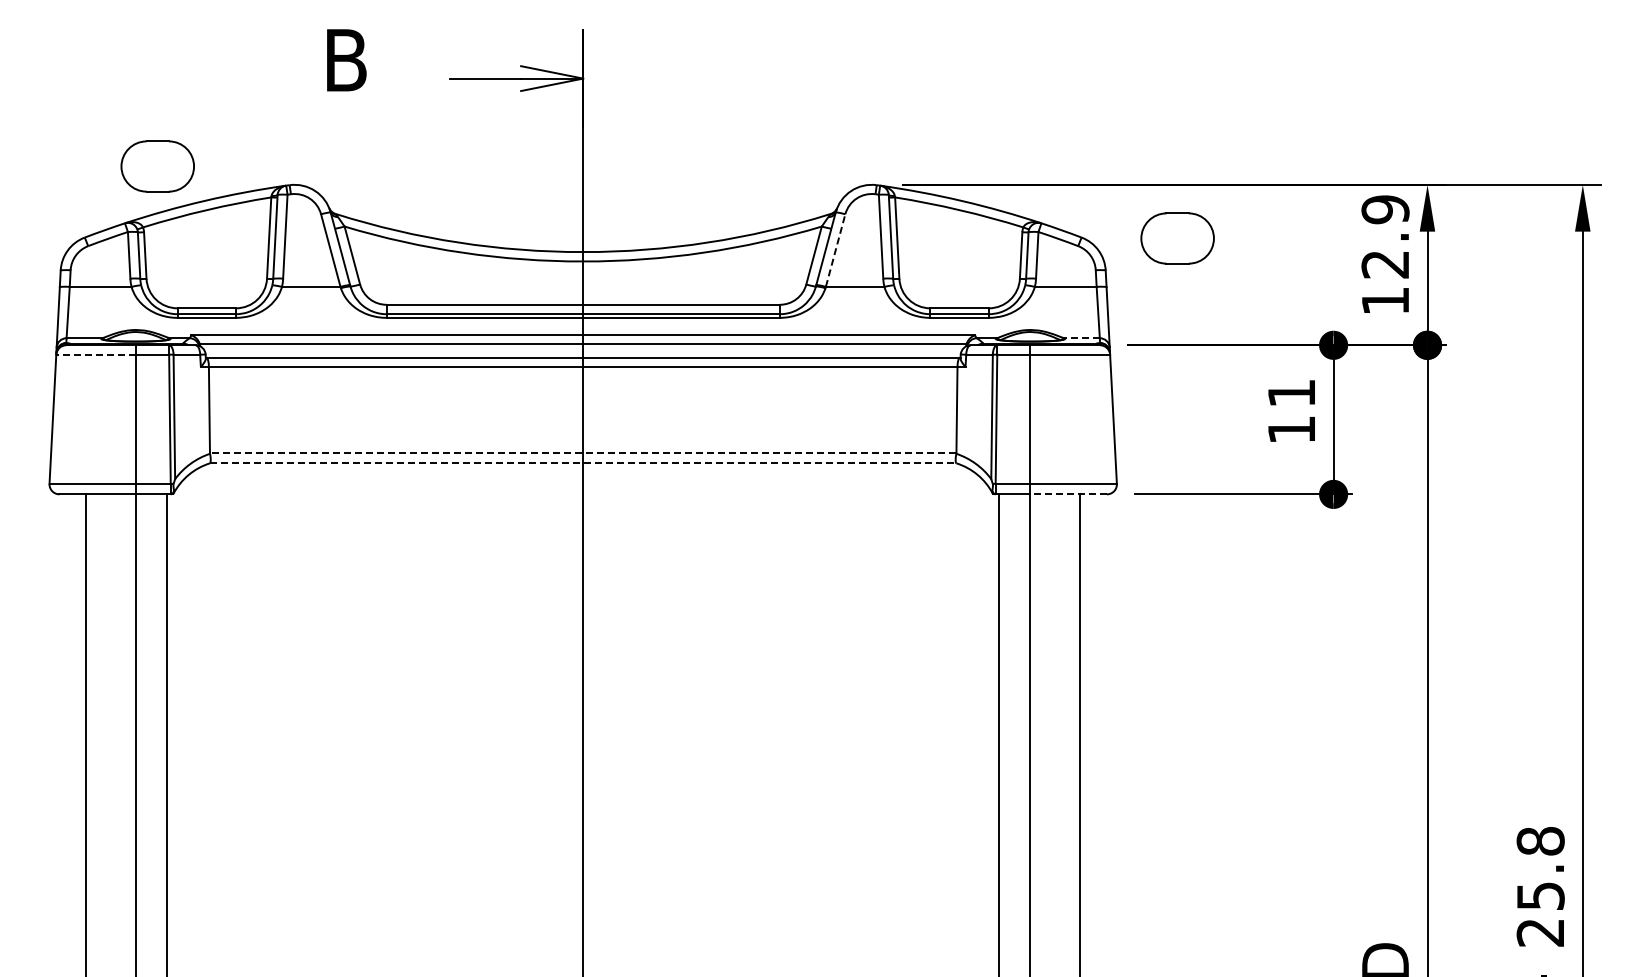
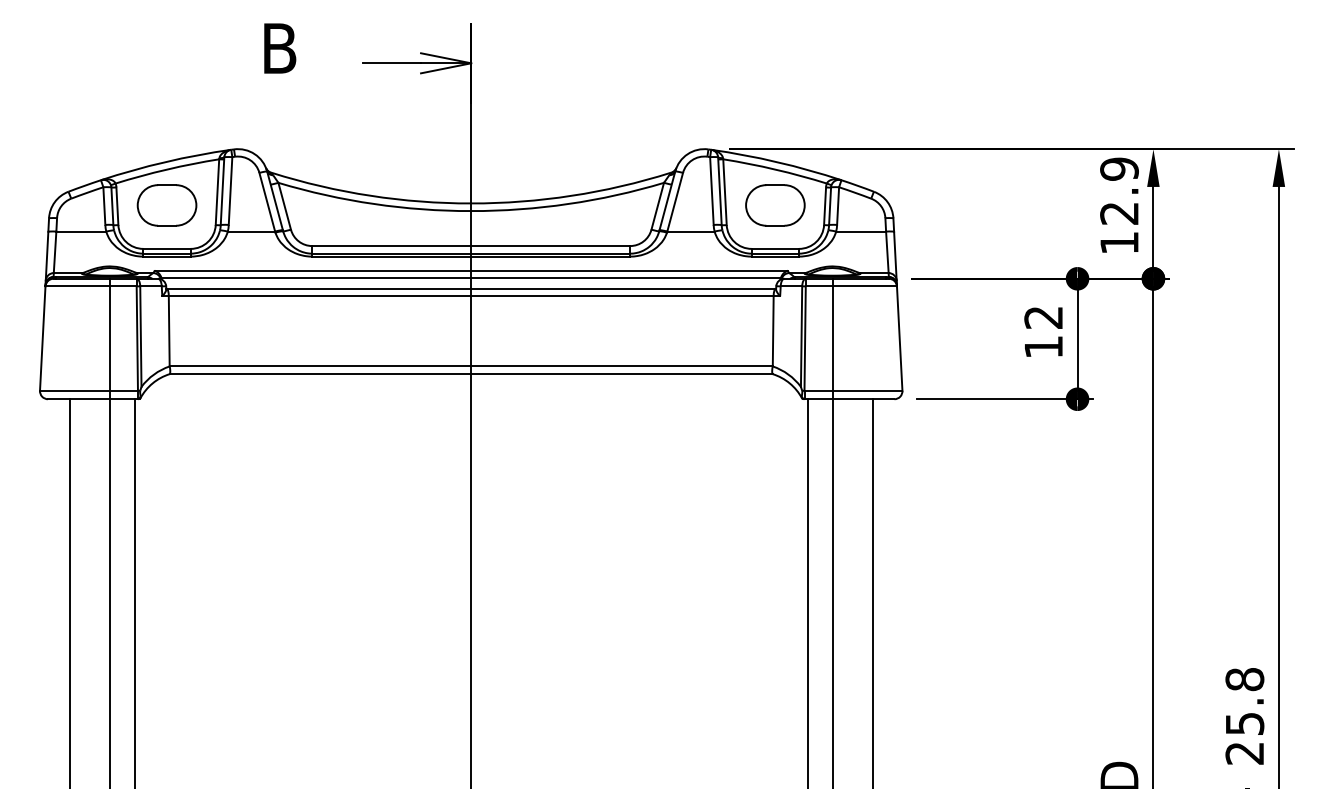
part: (157, 166) -> (166, 205), moved
part: (1177, 238) -> (775, 205), moved
line: (835, 250) -> (675, 202), dashed -> solid
line: (1081, 338) -> (873, 273), dashed -> solid
line: (96, 354) -> (77, 286), dashed -> solid
text: (1290, 393) -> (1042, 317), 11 -> 12
line: (582, 452) -> (470, 365), dashed -> solid
line: (583, 463) -> (471, 374), dashed -> solid
line: (1068, 494) -> (863, 399), dashed -> solid

